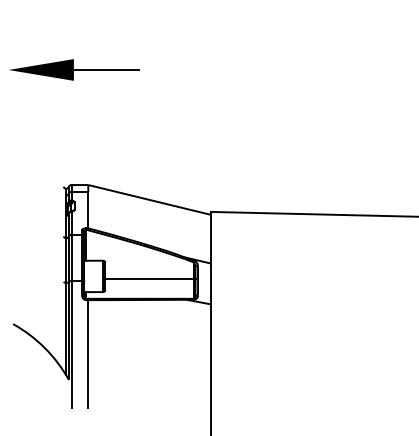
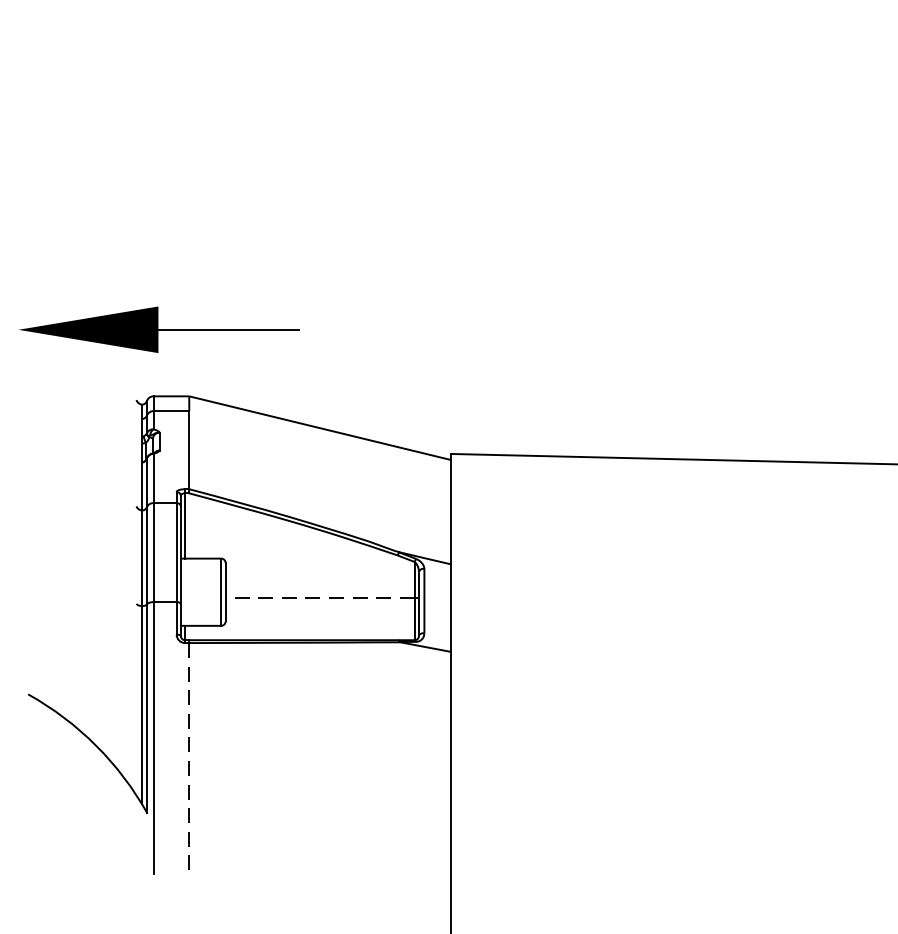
part: (74, 69) -> (159, 328), moved
line: (148, 279) -> (318, 598), solid -> dashed
line: (88, 354) -> (189, 759), solid -> dashed

